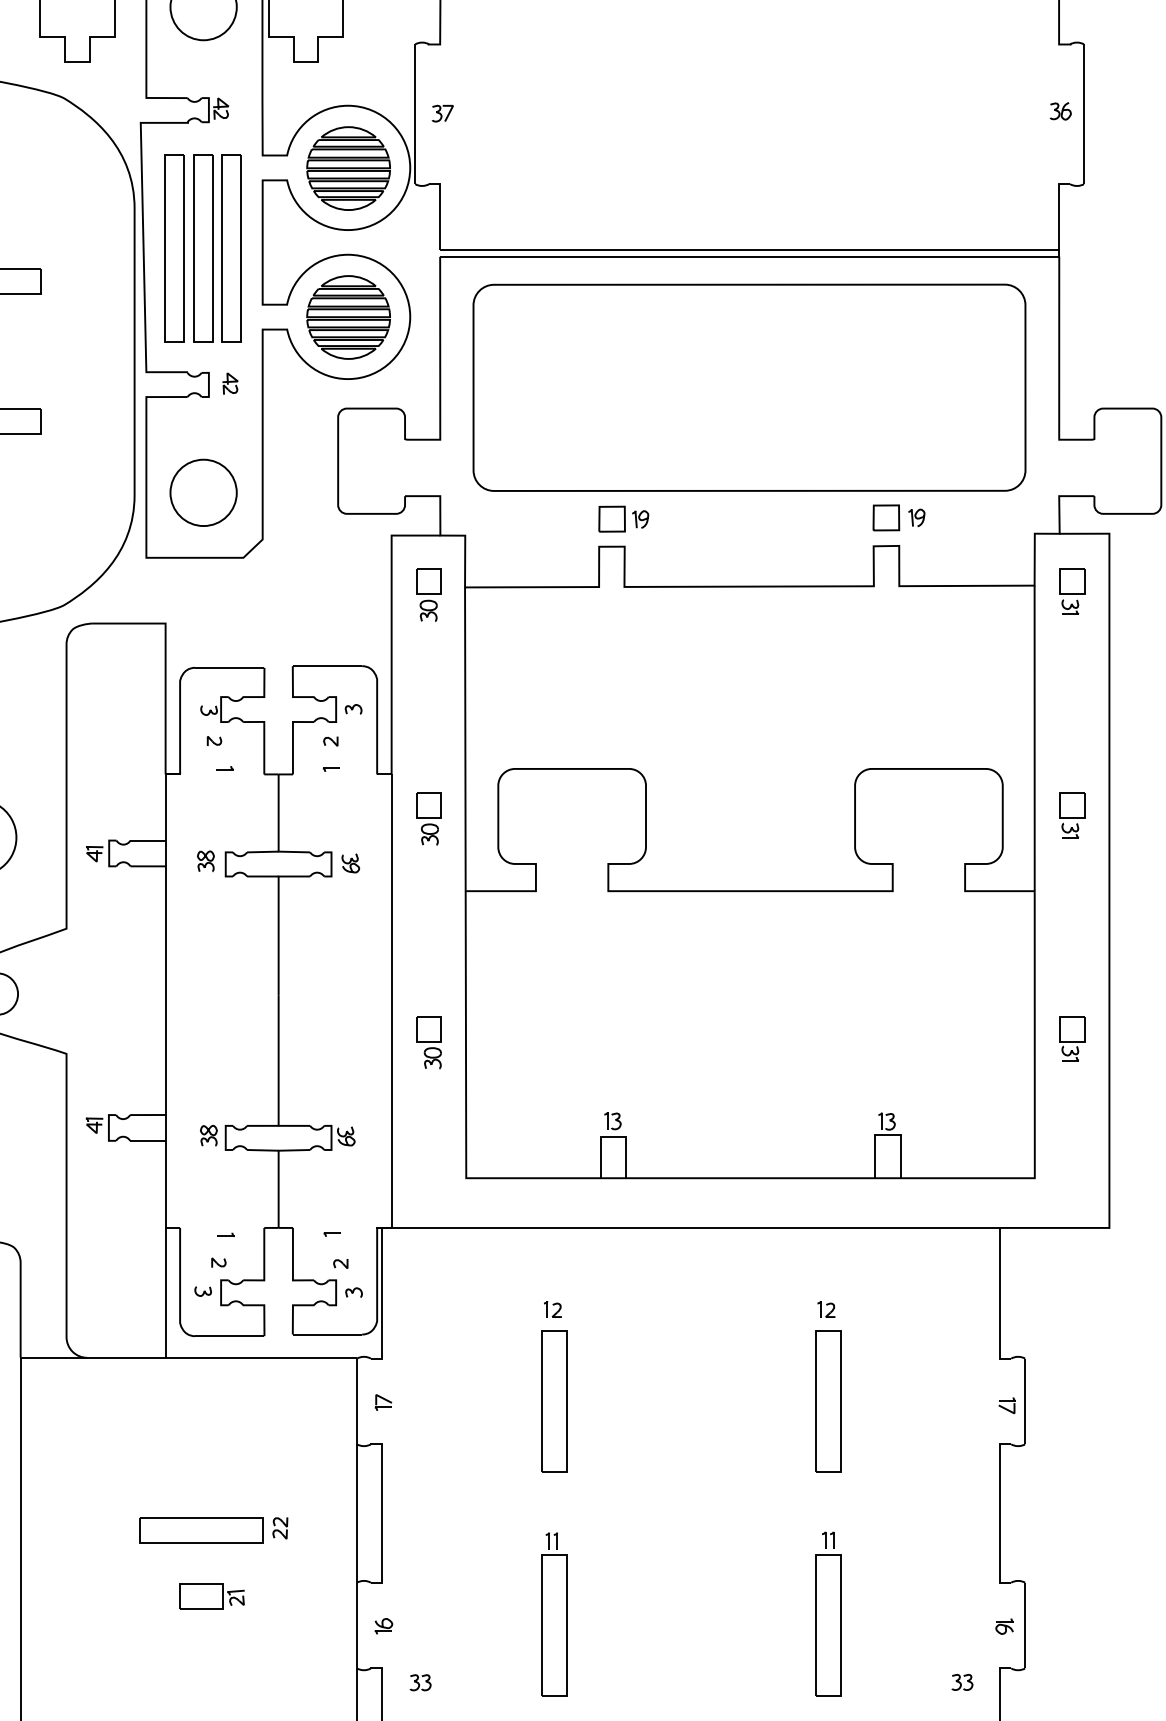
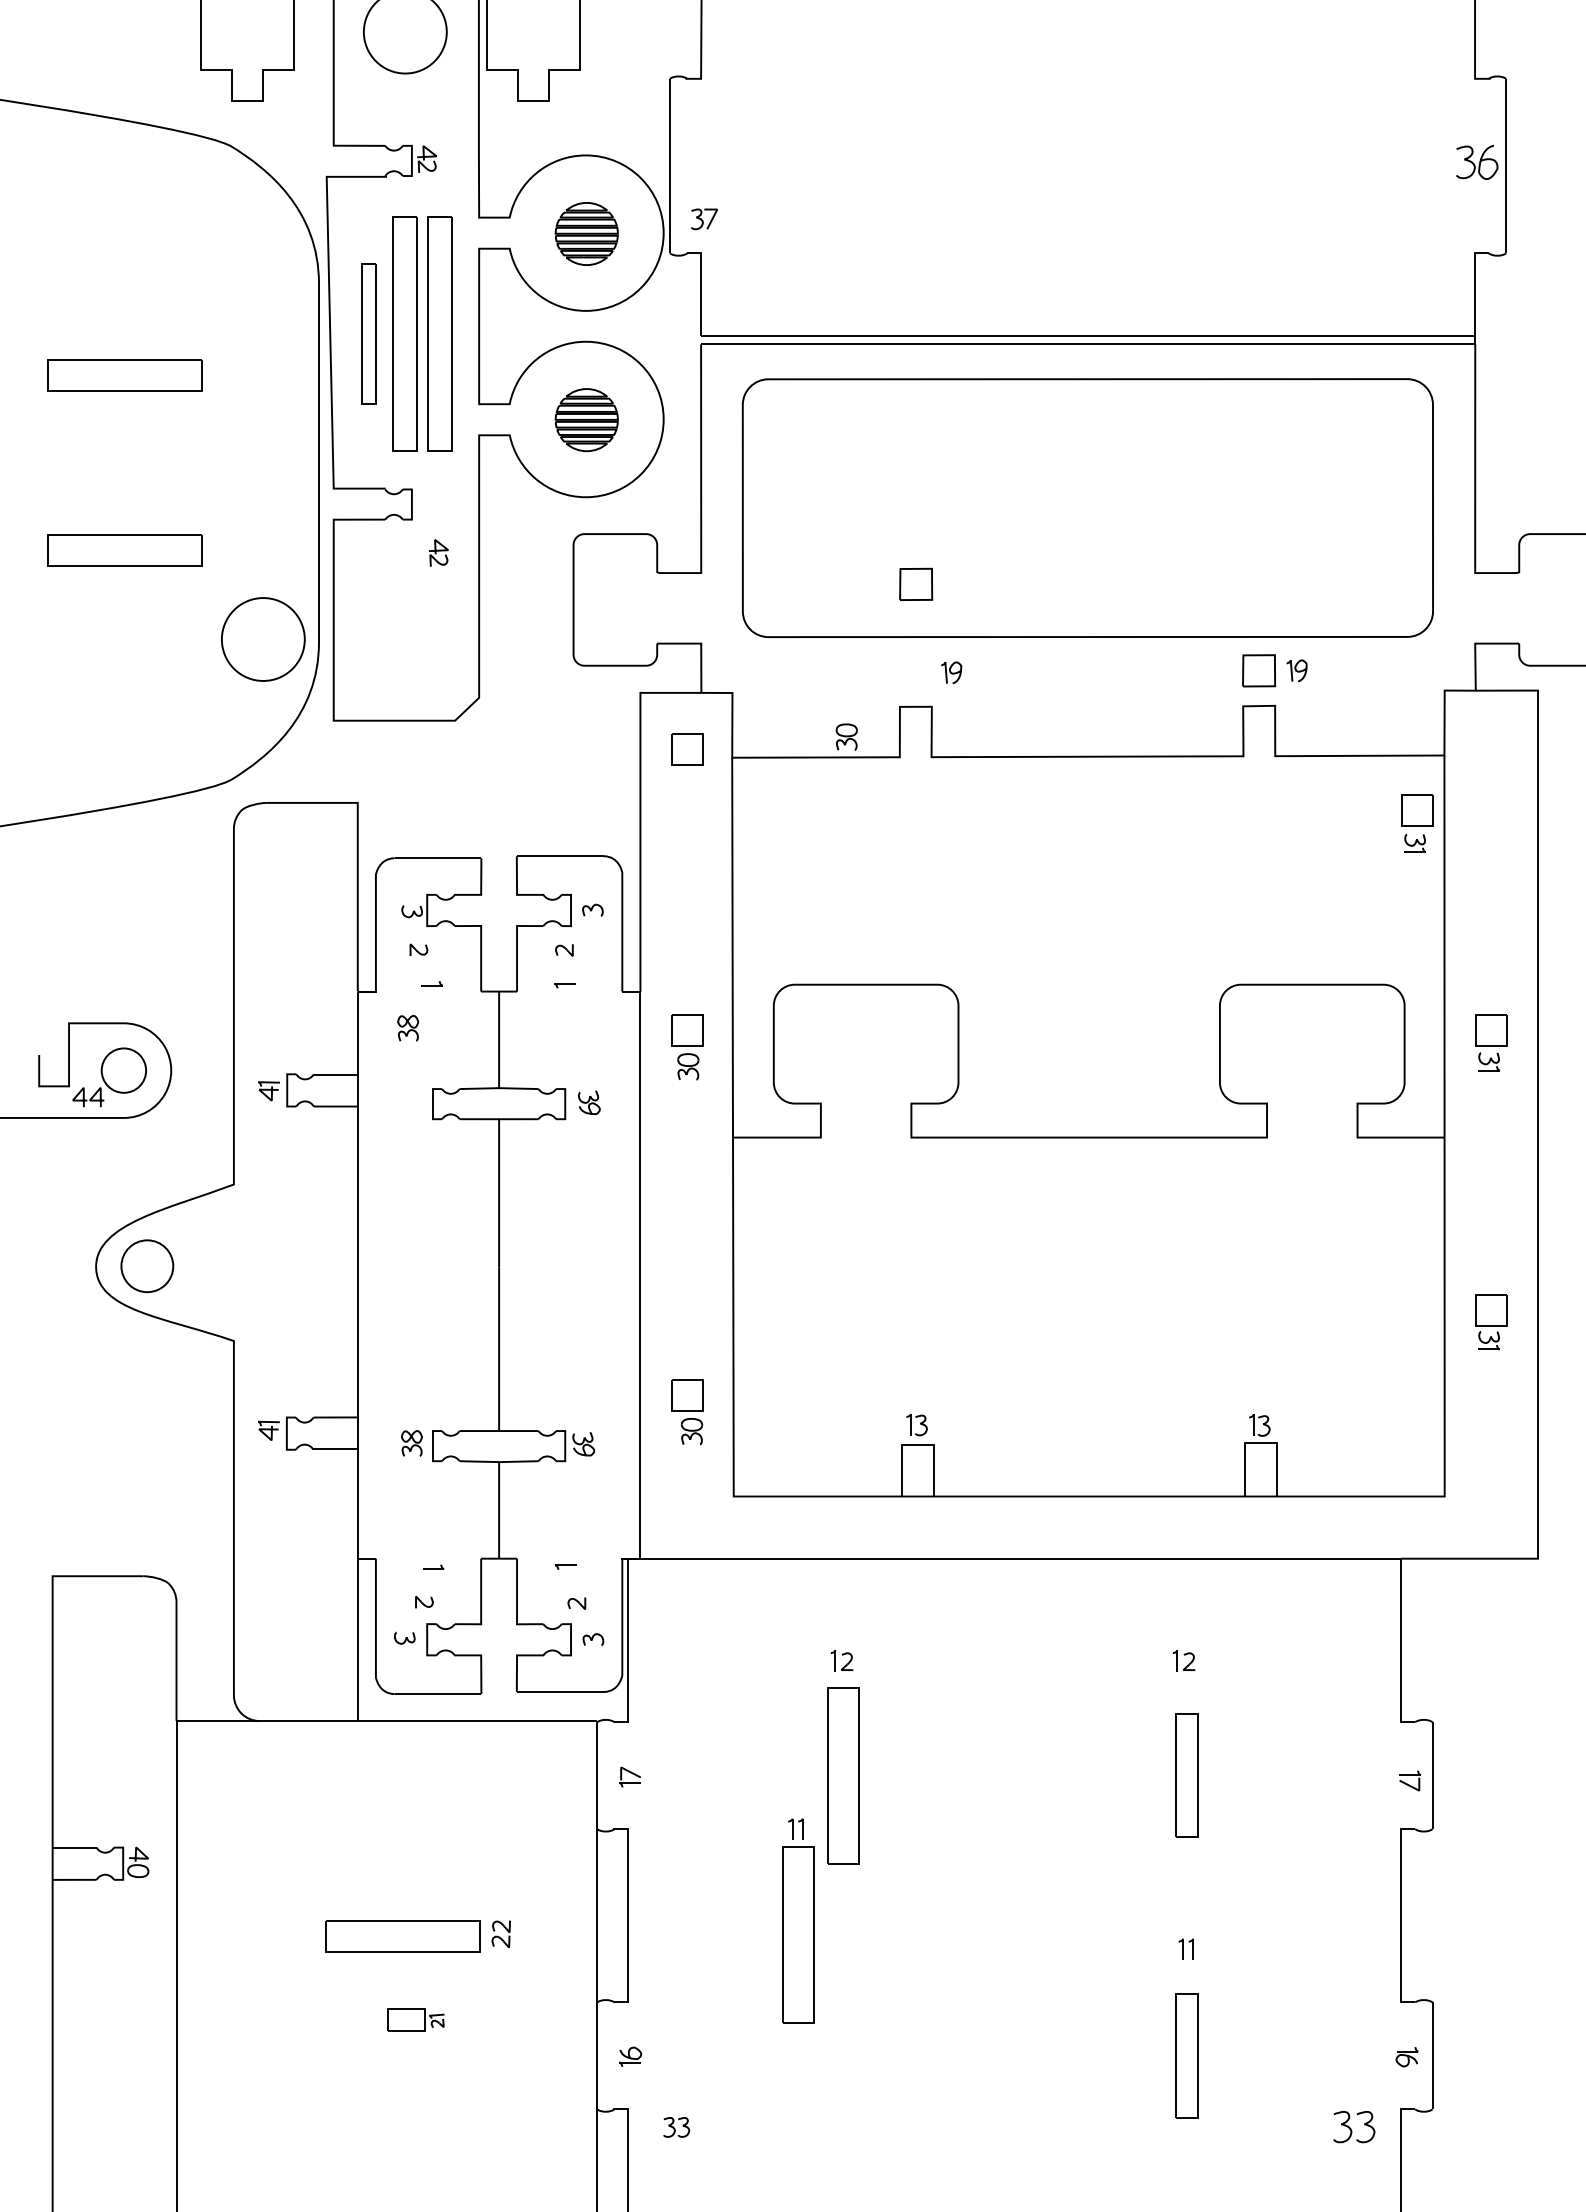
part: (1060, 111) -> (1476, 162), size x1.6
part: (442, 113) -> (704, 219), moved
part: (348, 168) -> (586, 233), size x0.6
part: (174, 248) -> (368, 333), size x0.6
part: (348, 316) -> (586, 419), size x0.6
part: (230, 383) -> (438, 552), moved
part: (203, 492) -> (263, 639), moved
part: (612, 518) -> (916, 583), moved
part: (1072, 591) -> (1417, 823), moved
part: (428, 610) -> (846, 736), moved
part: (206, 861) -> (408, 1028), moved
part: (429, 1043) -> (687, 1412), moved
part: (828, 1401) -> (1186, 1775), size x0.7
part: (211, 1596) -> (415, 2019), size x0.7
part: (554, 1614) -> (798, 1920), moved
part: (828, 1625) -> (1186, 2055), size x0.7
part: (961, 1682) -> (1353, 2126), size x1.6

